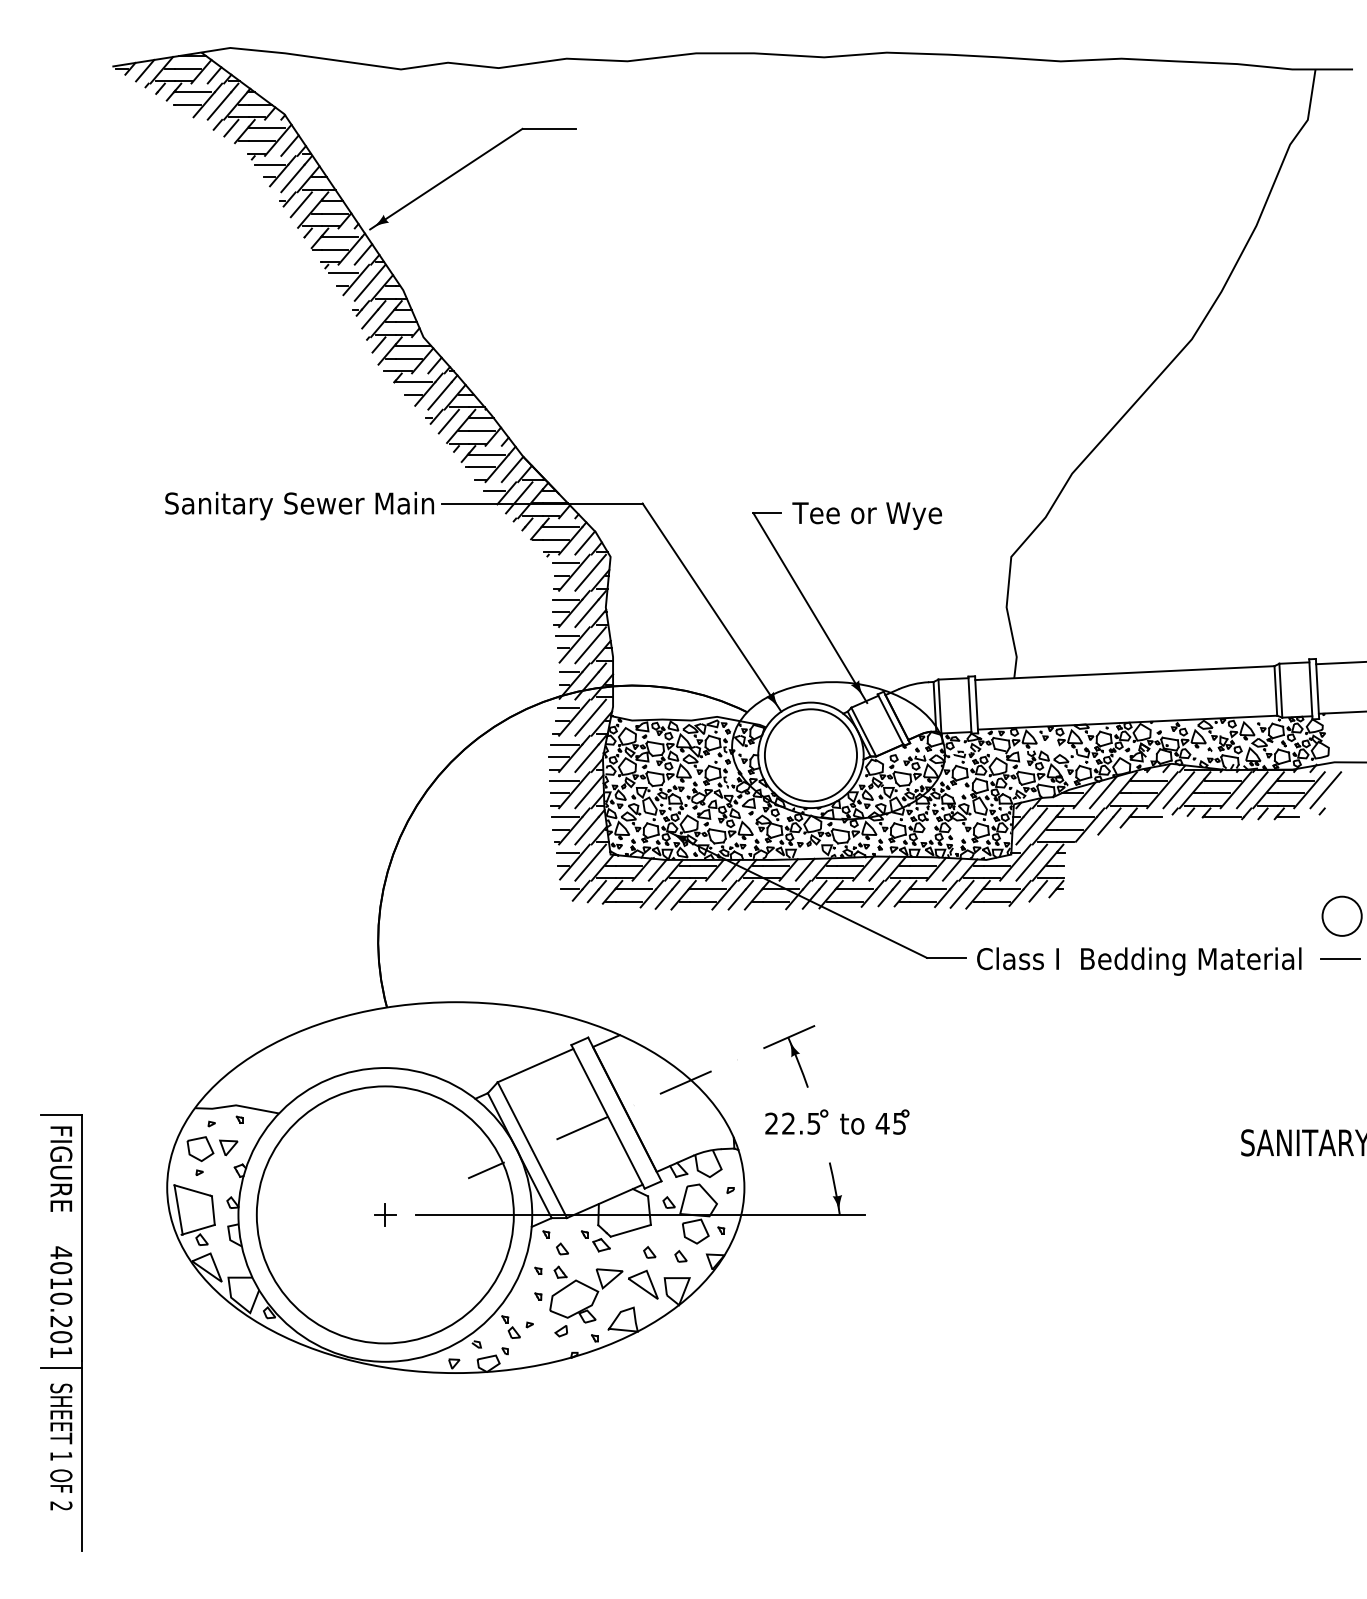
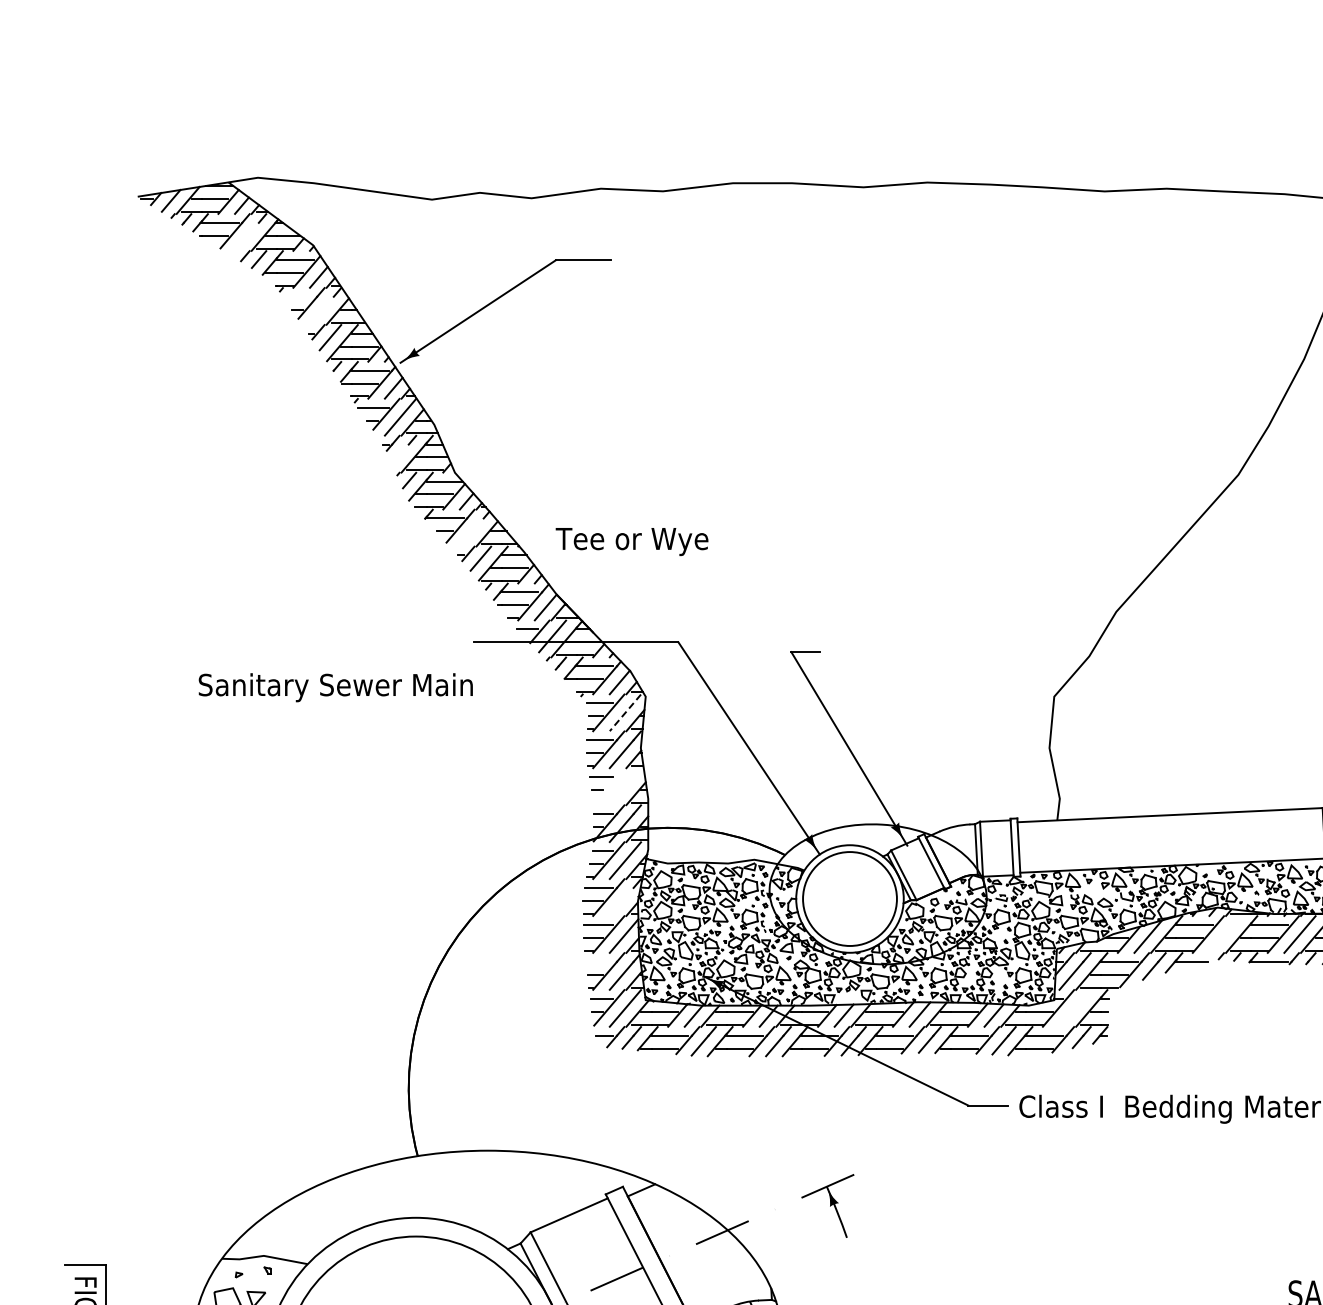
line: (219, 105) -> (246, 236), removed
line: (269, 164) -> (297, 296), removed
line: (292, 178) -> (321, 310), removed
line: (370, 318) -> (400, 453), removed
line: (439, 395) -> (471, 532), removed
text: (299, 505) -> (335, 687), moved
text: (866, 515) -> (631, 541), moved
line: (590, 572) -> (625, 712), solid -> dashed
line: (574, 644) -> (608, 785), removed
line: (590, 645) -> (625, 787), removed
line: (586, 757) -> (621, 901), removed
line: (1178, 790) -> (1224, 934), removed
line: (564, 817) -> (598, 962), removed
line: (1031, 862) -> (1074, 1008), removed
part: (837, 1121) -> (877, 1272), removed

